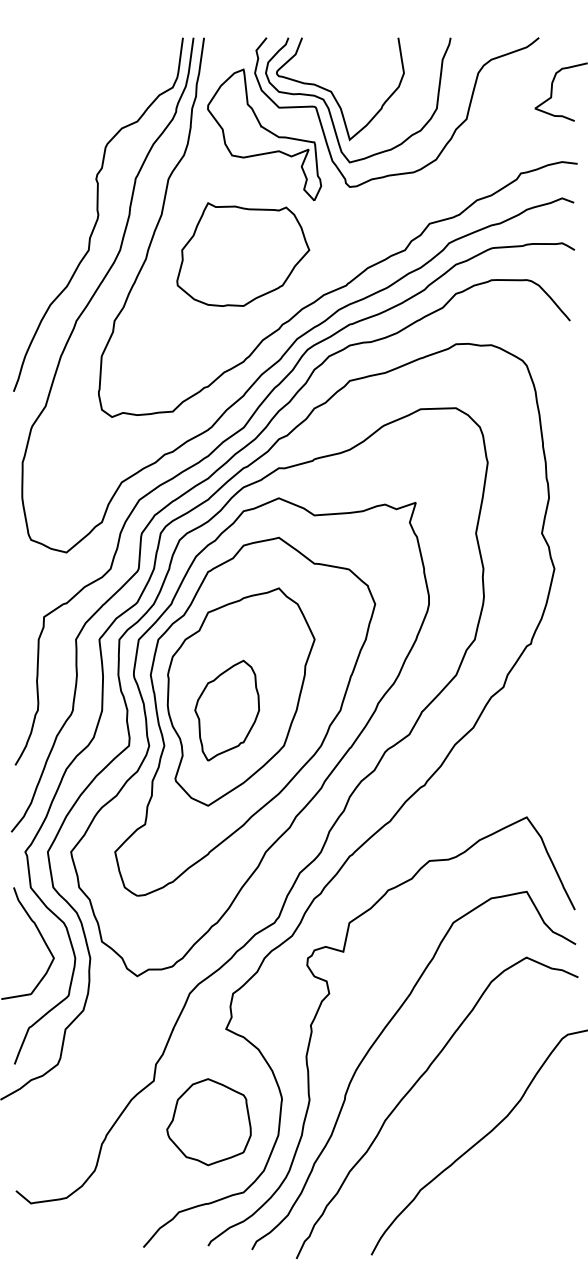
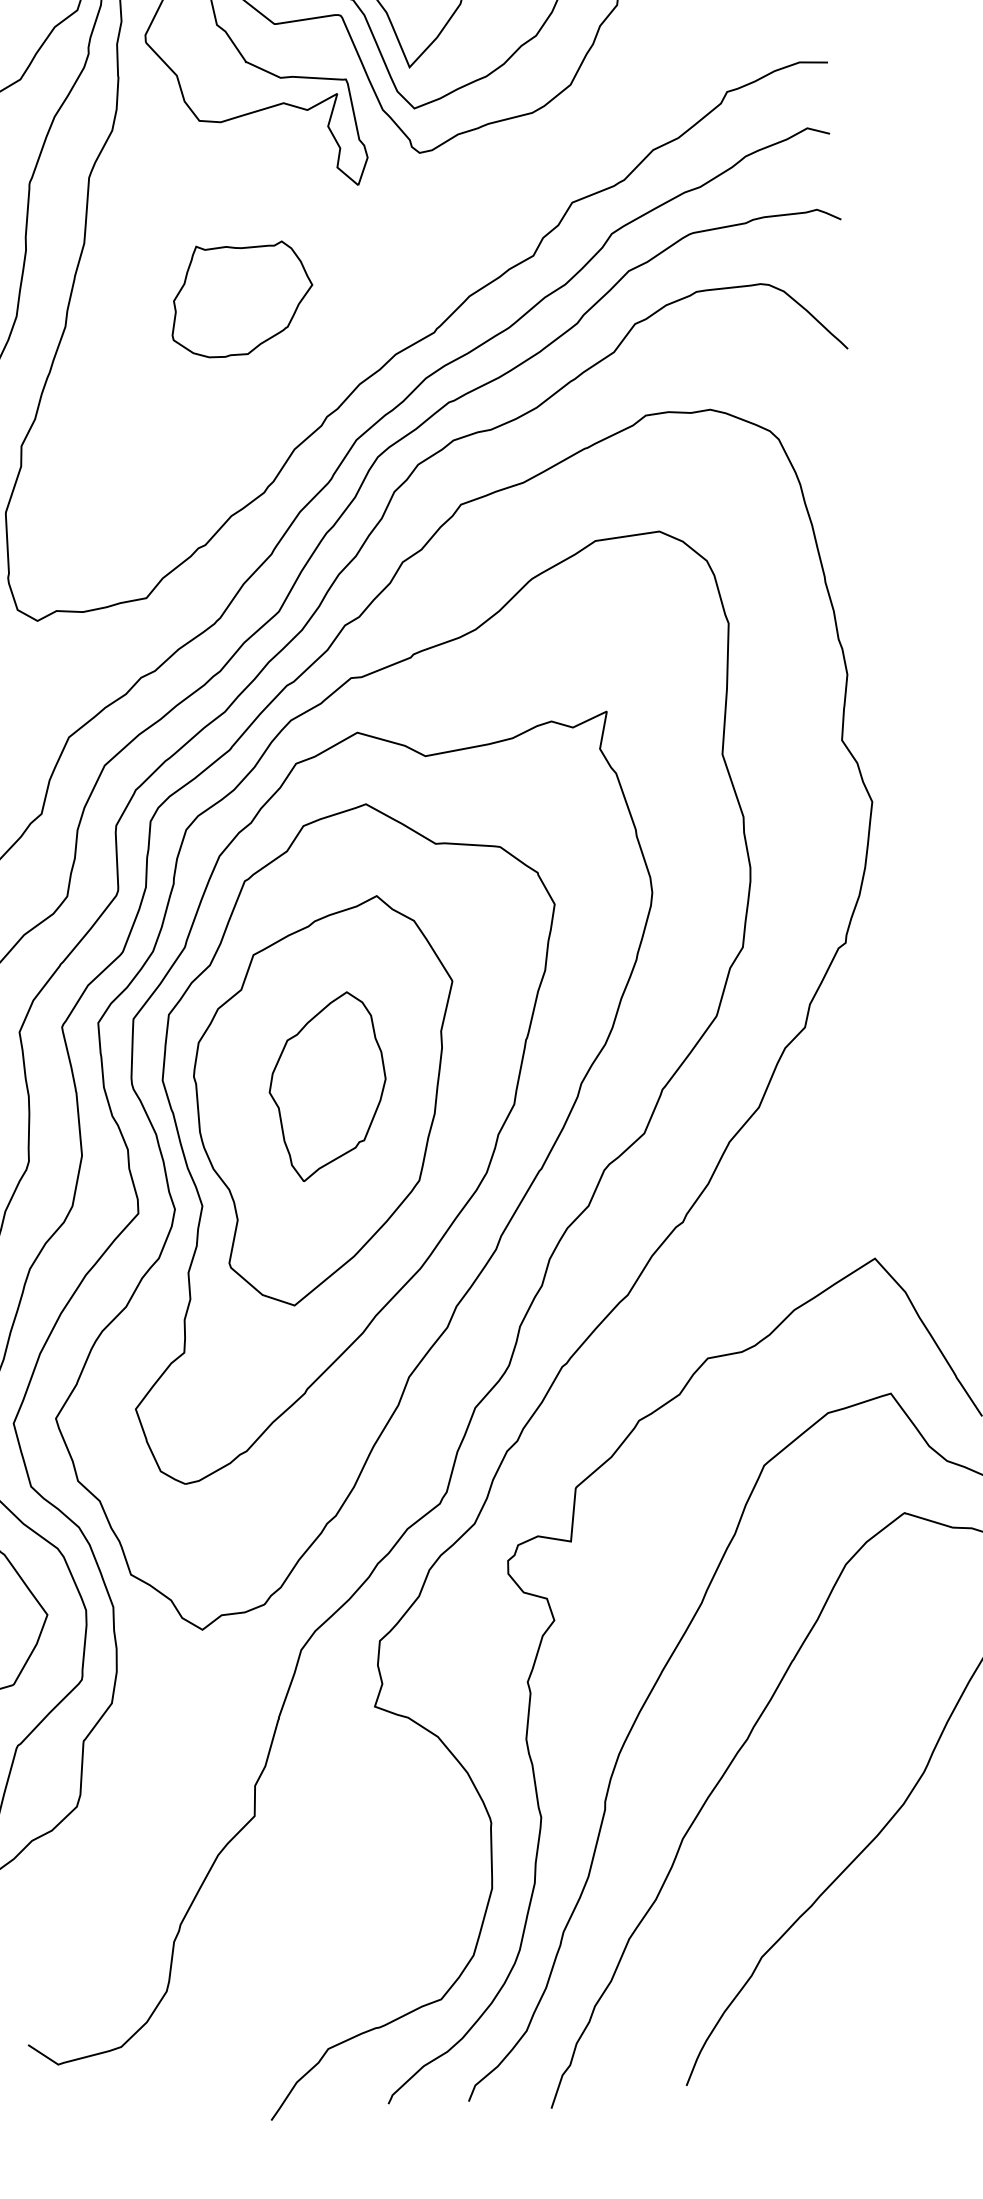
part: (243, 254) -> (241, 298), size x0.6
part: (226, 710) -> (326, 1086), moved
part: (208, 1122) -> (362, 1879), removed

